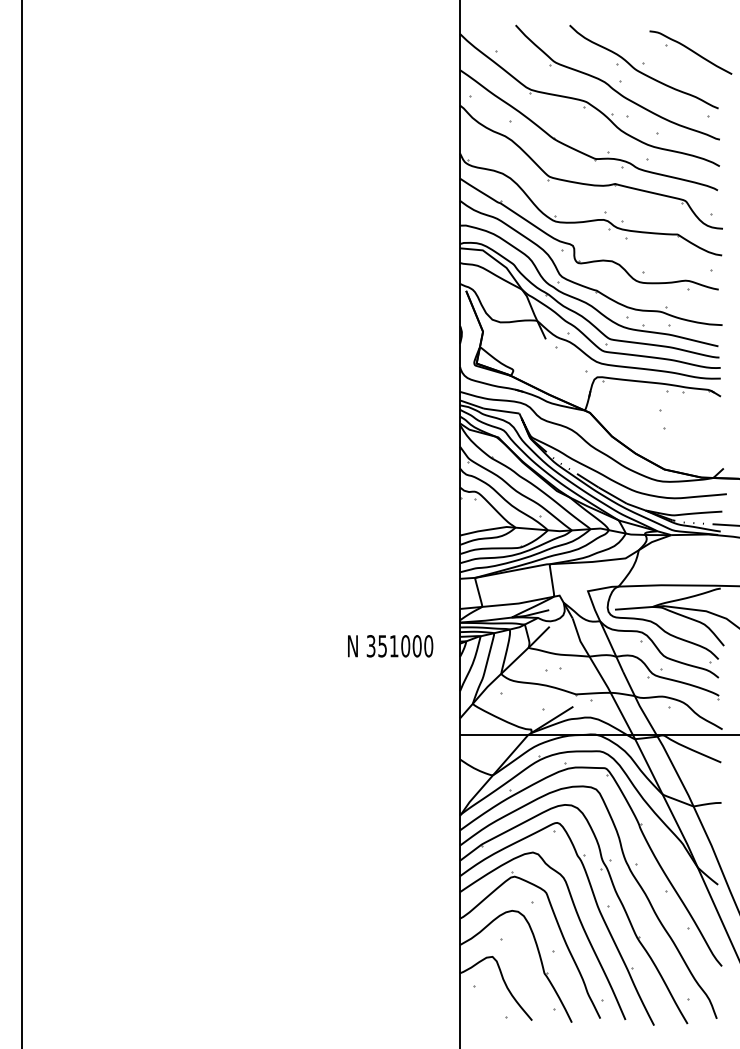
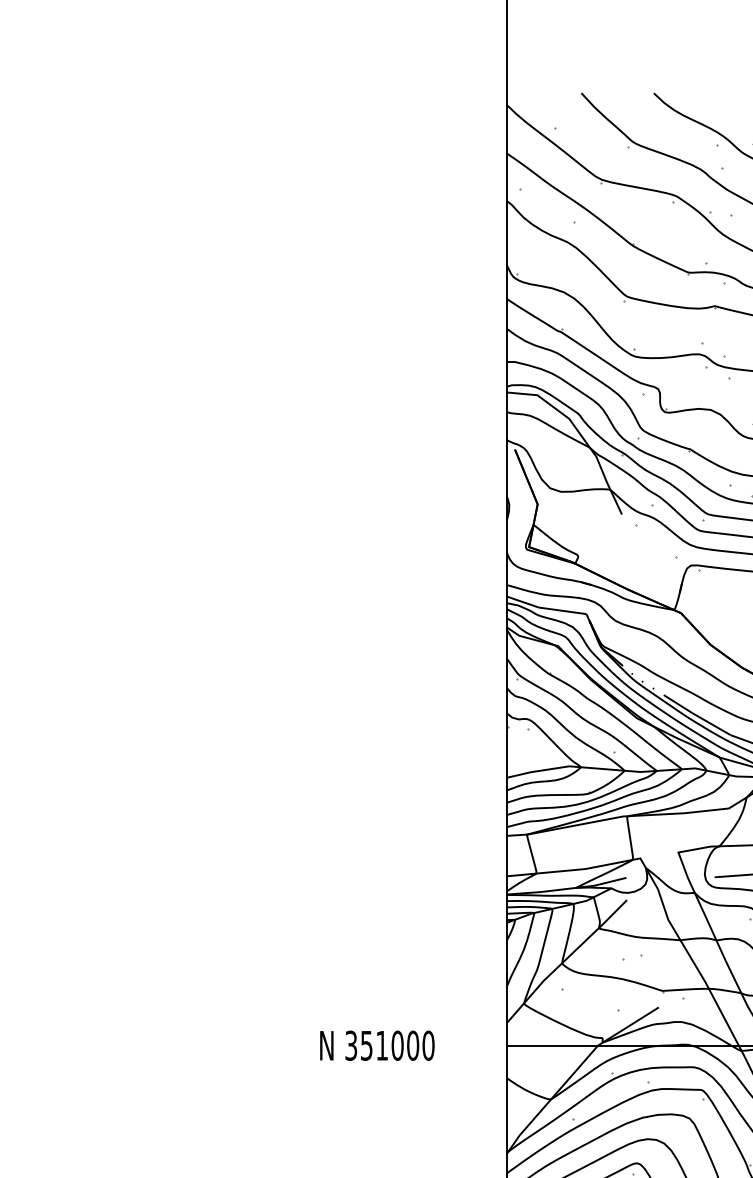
text: (390, 646) -> (377, 1046), moved

